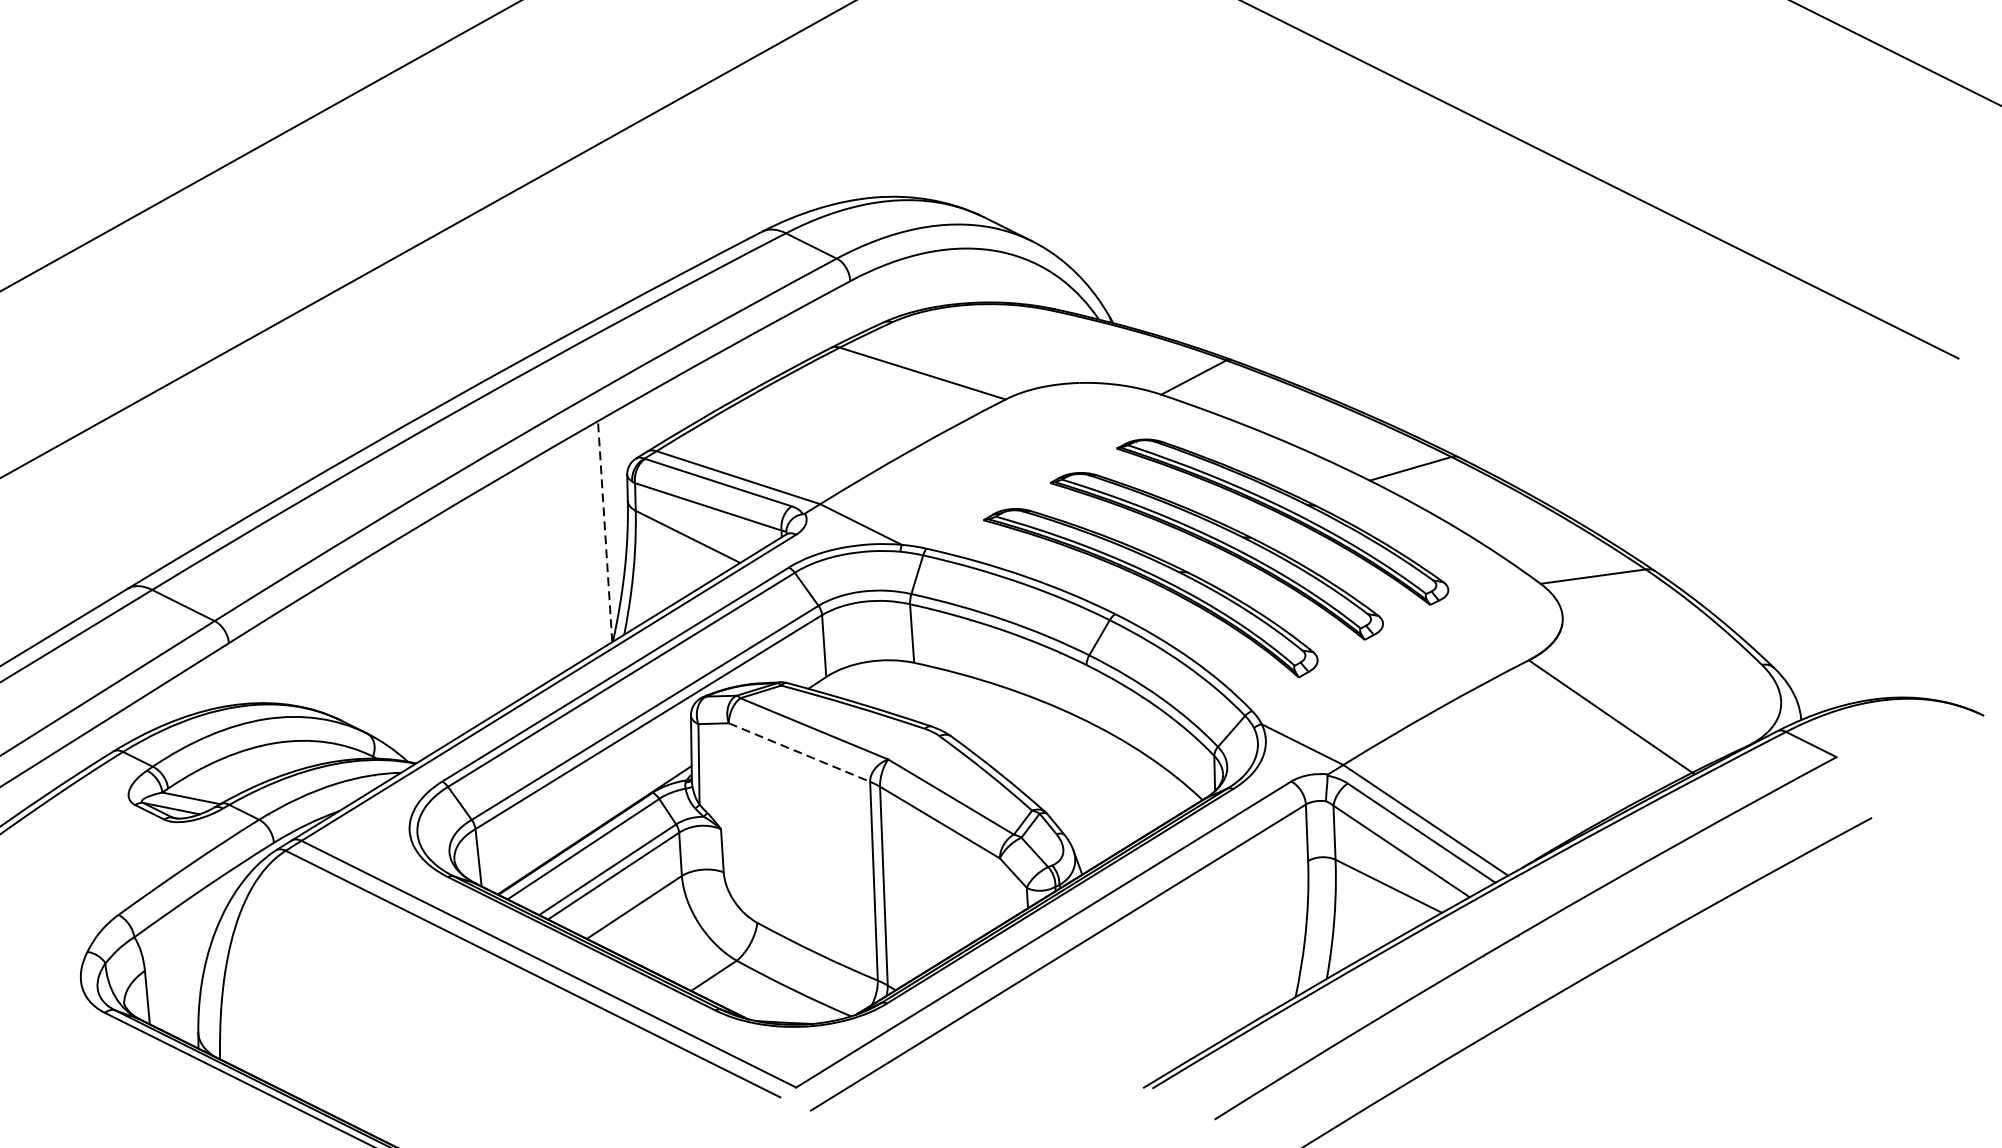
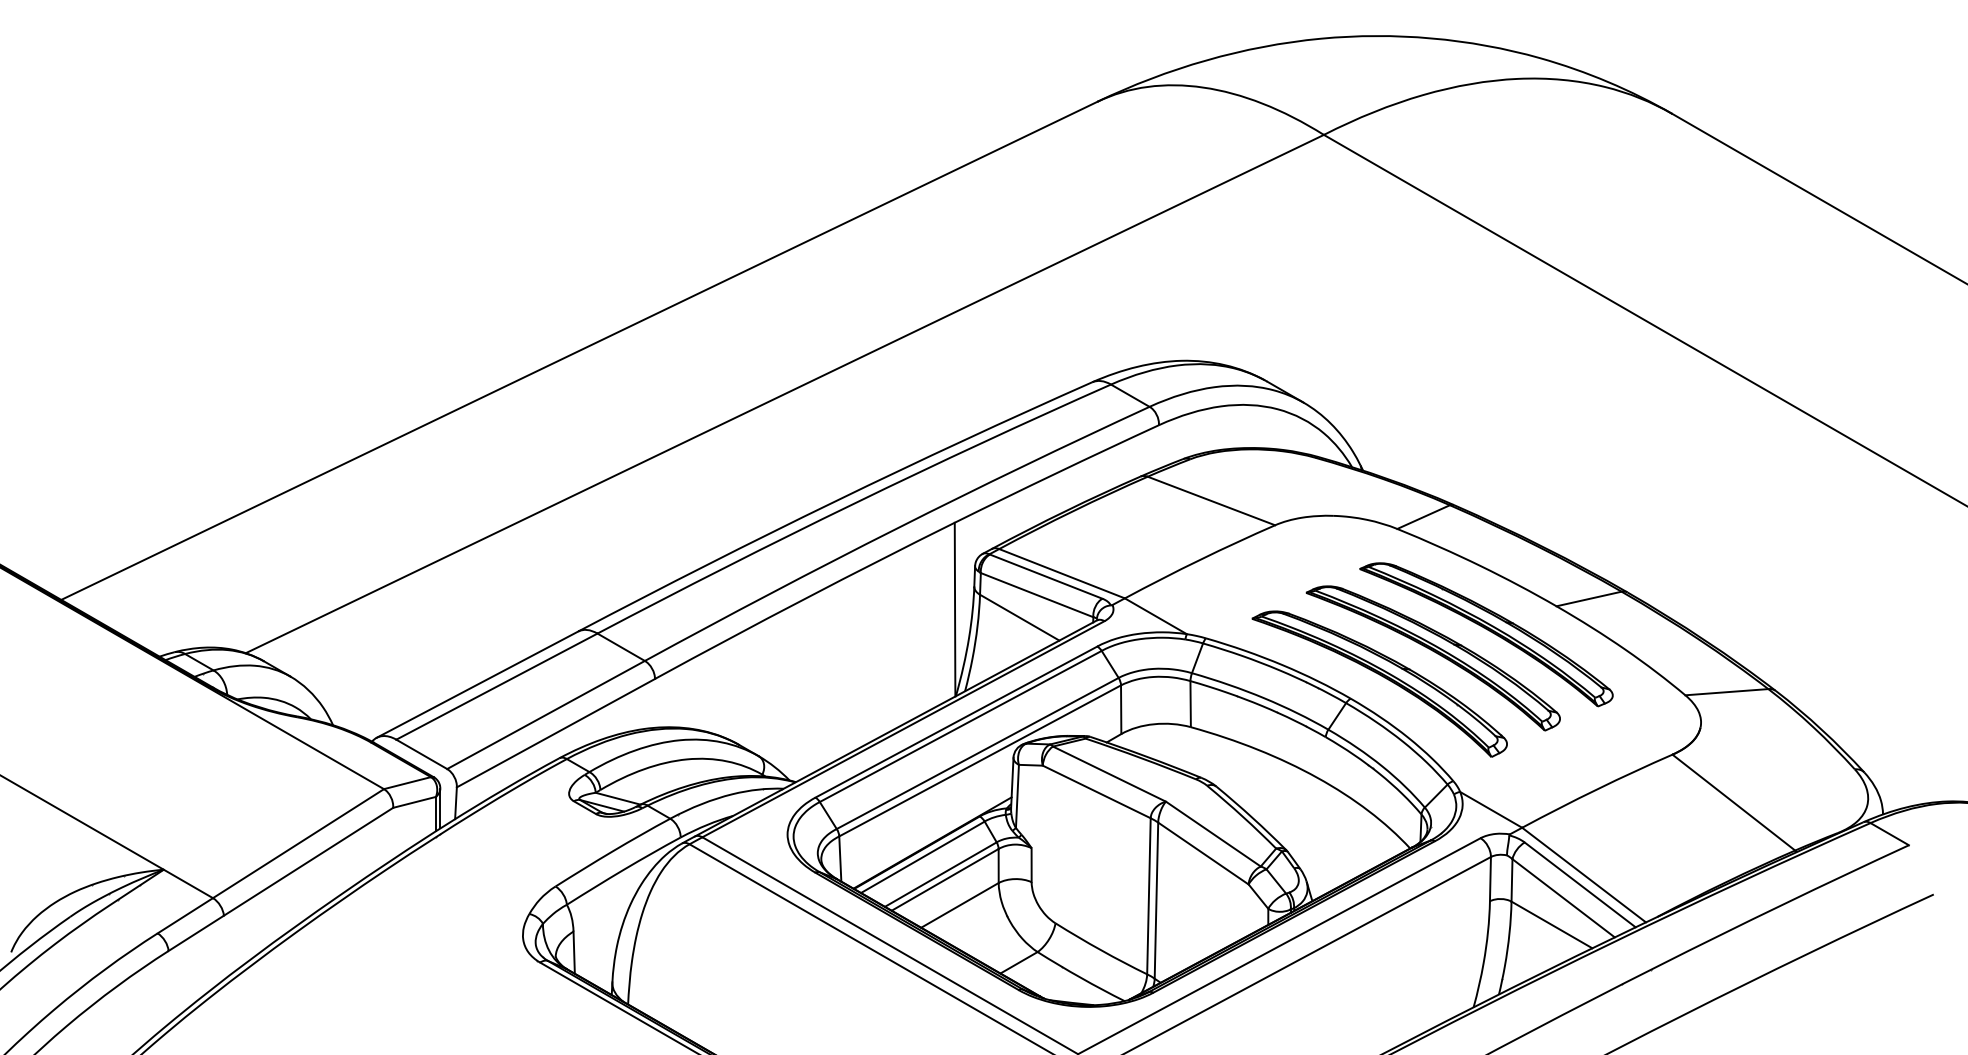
line: (605, 531) -> (955, 609), dashed -> solid
line: (799, 751) -> (1096, 791), dashed -> solid

